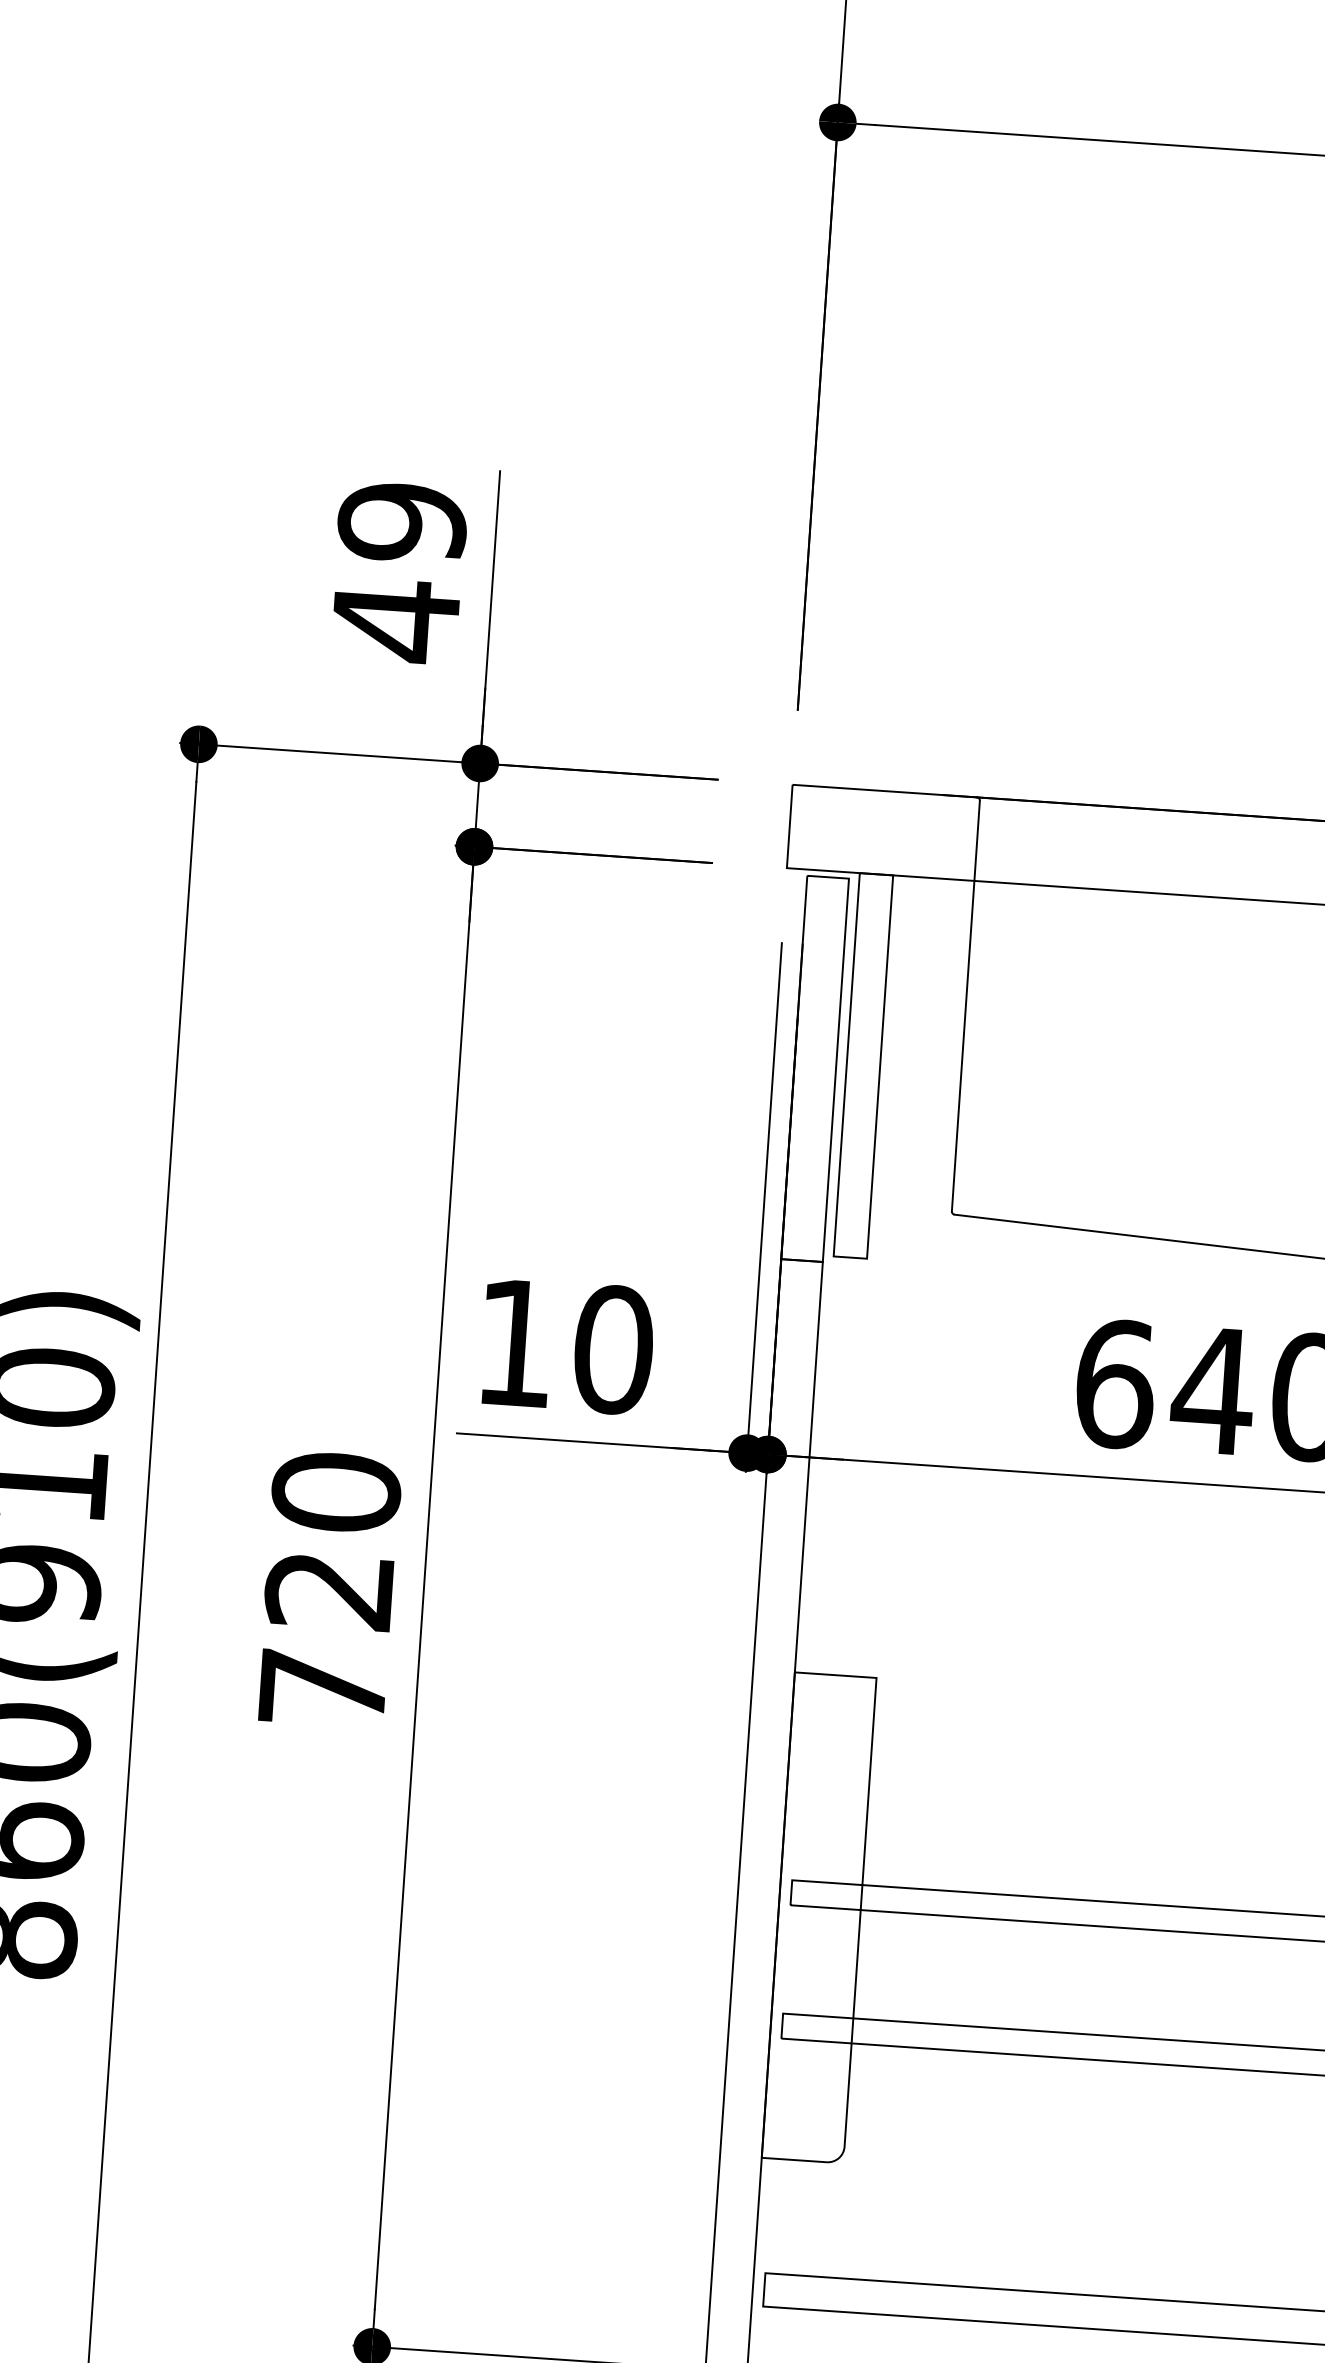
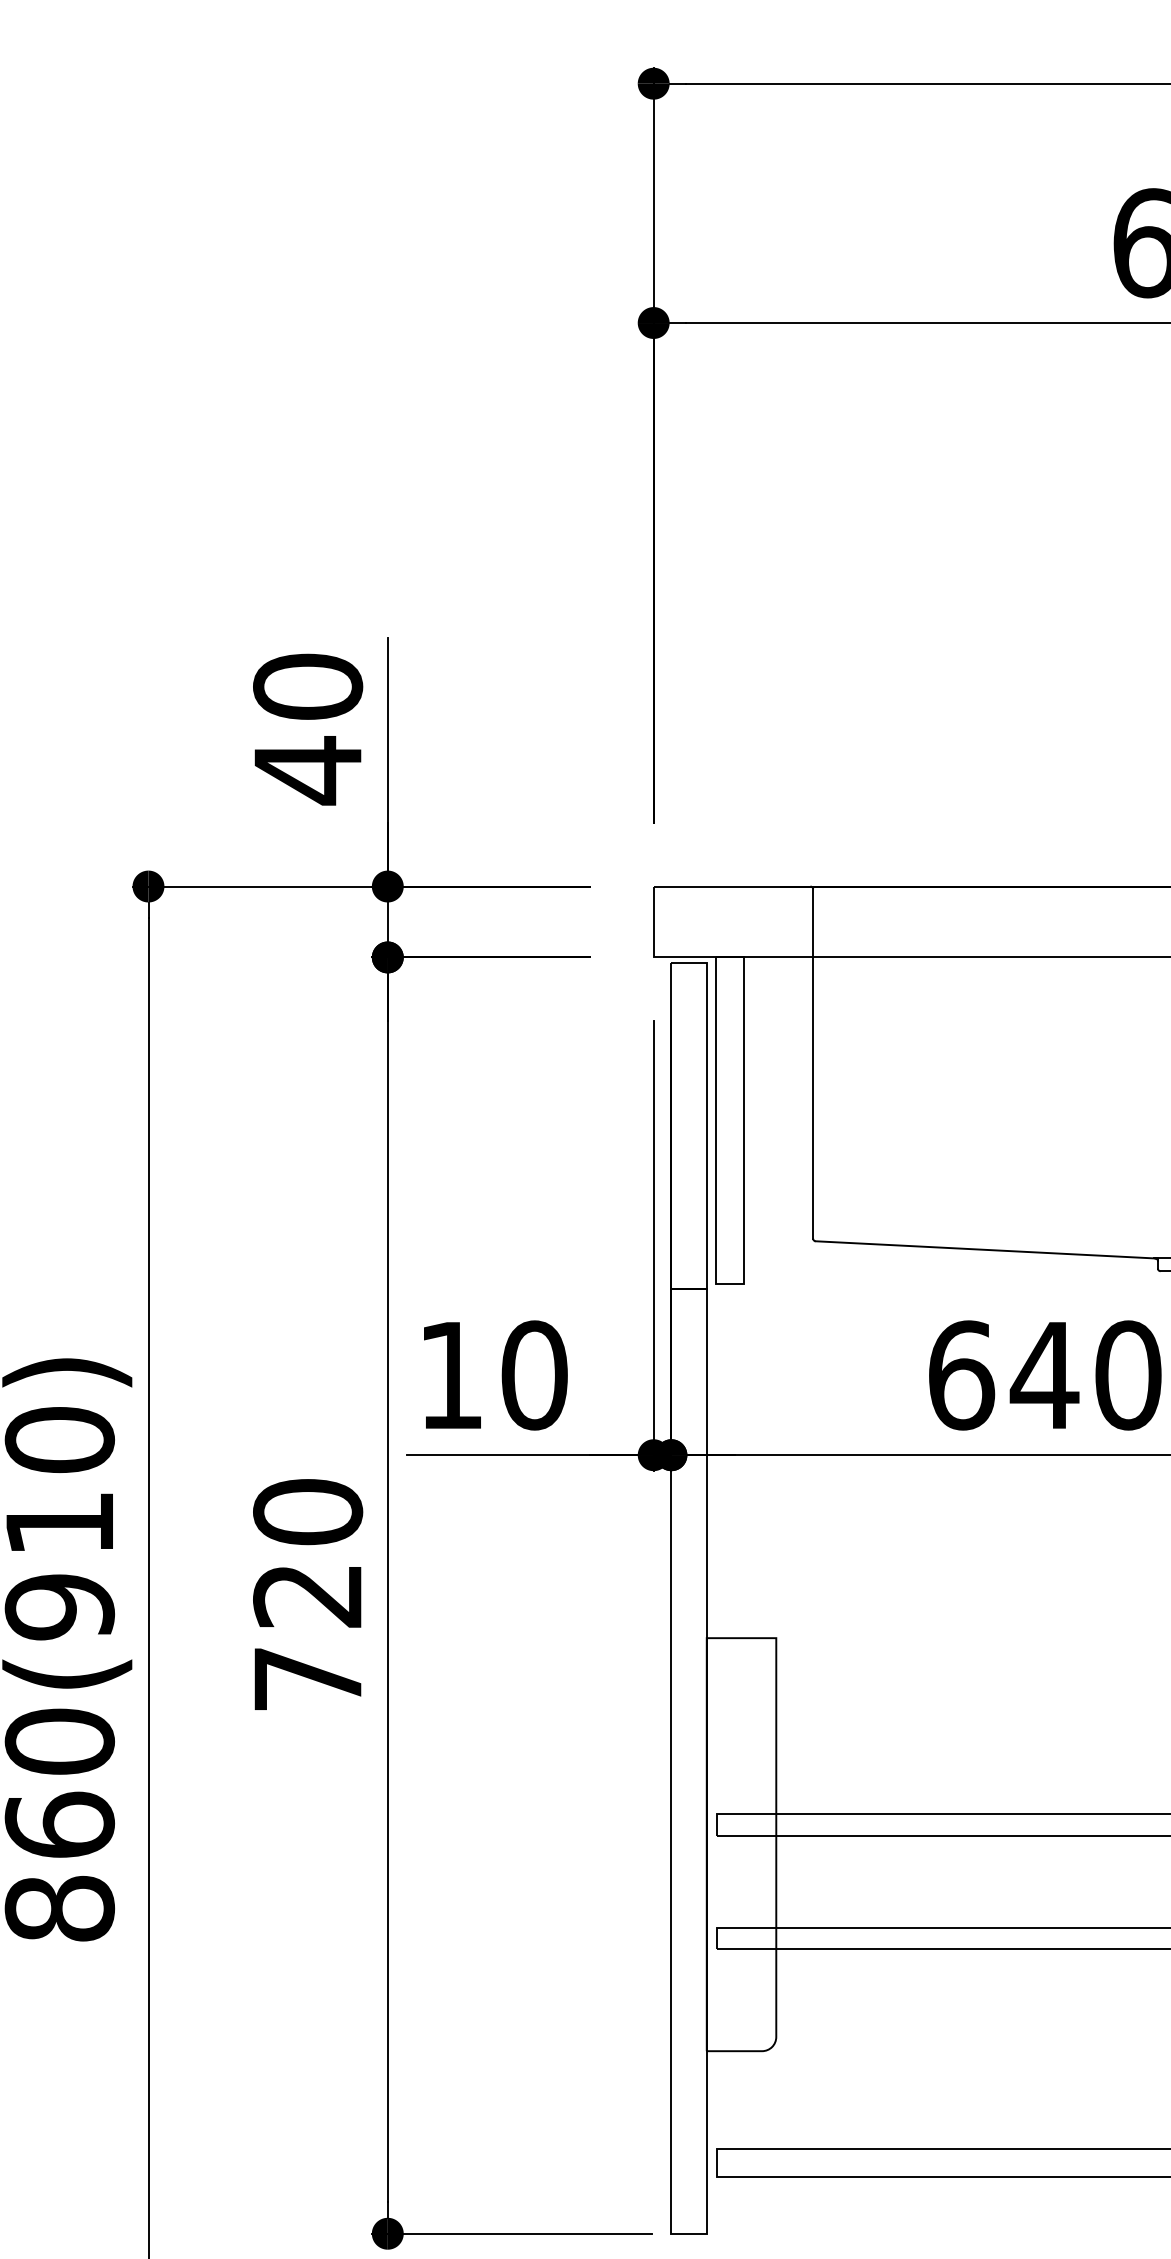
text: (403, 522) -> (308, 686), 49 -> 40

